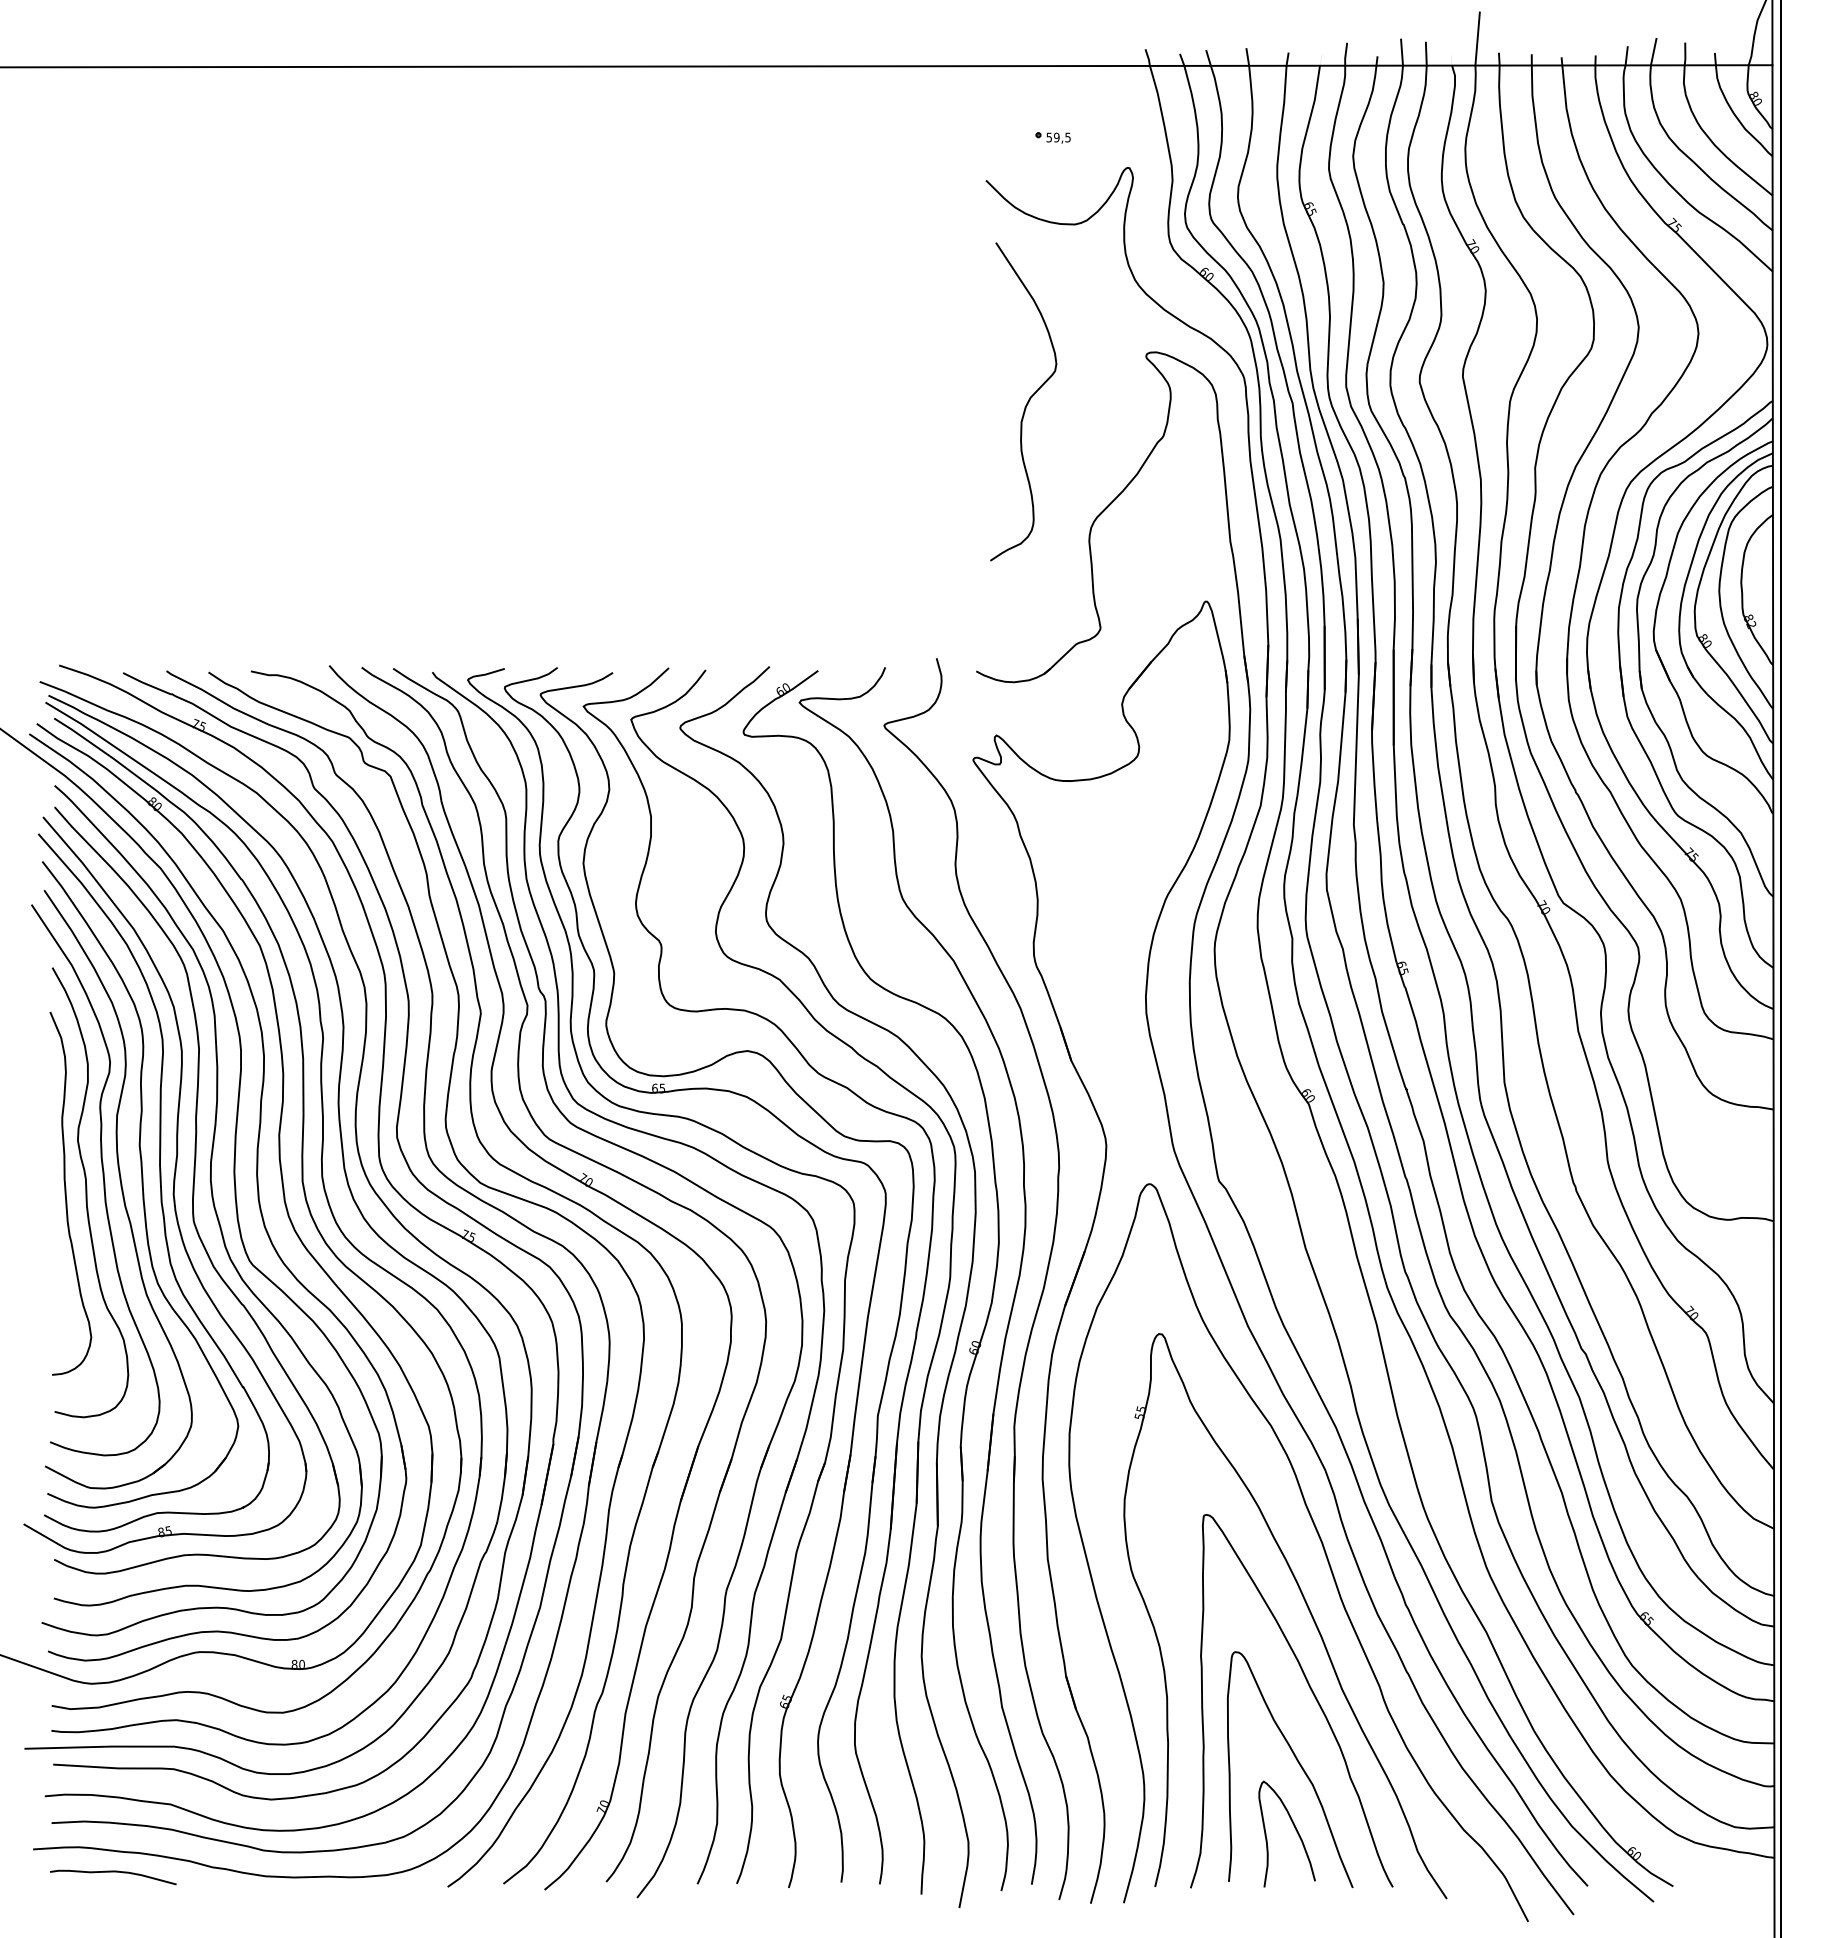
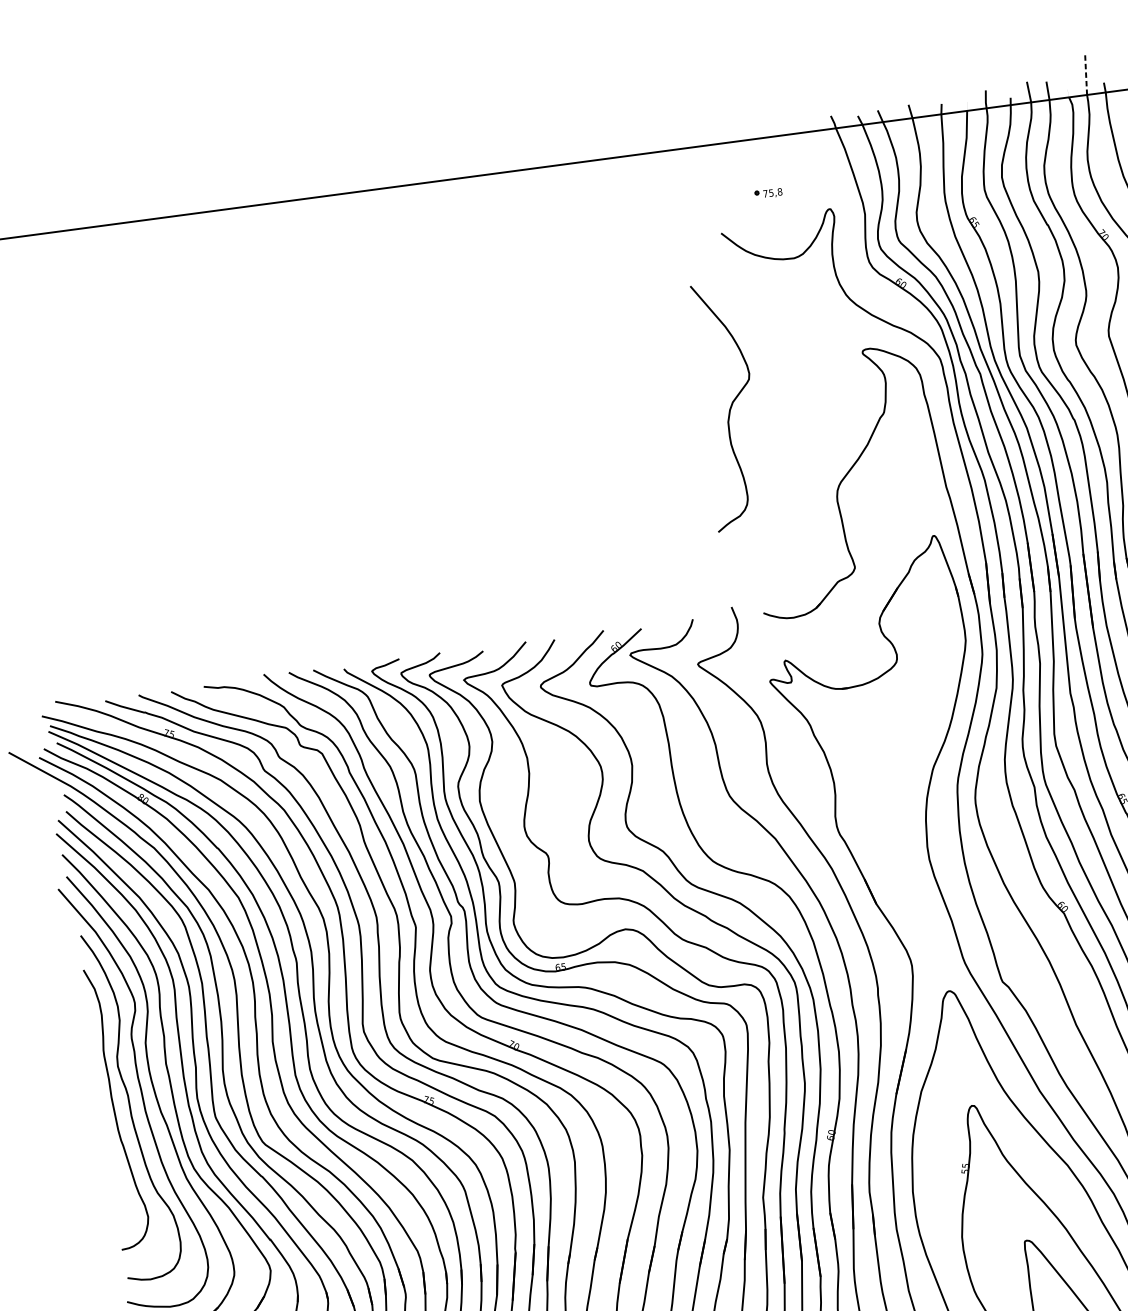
line: (1477, 38) -> (1085, 73), solid -> dashed
text: (1058, 137) -> (772, 192), 59,5 -> 75,8
curve: (1026, 403) -> (730, 407), moved

